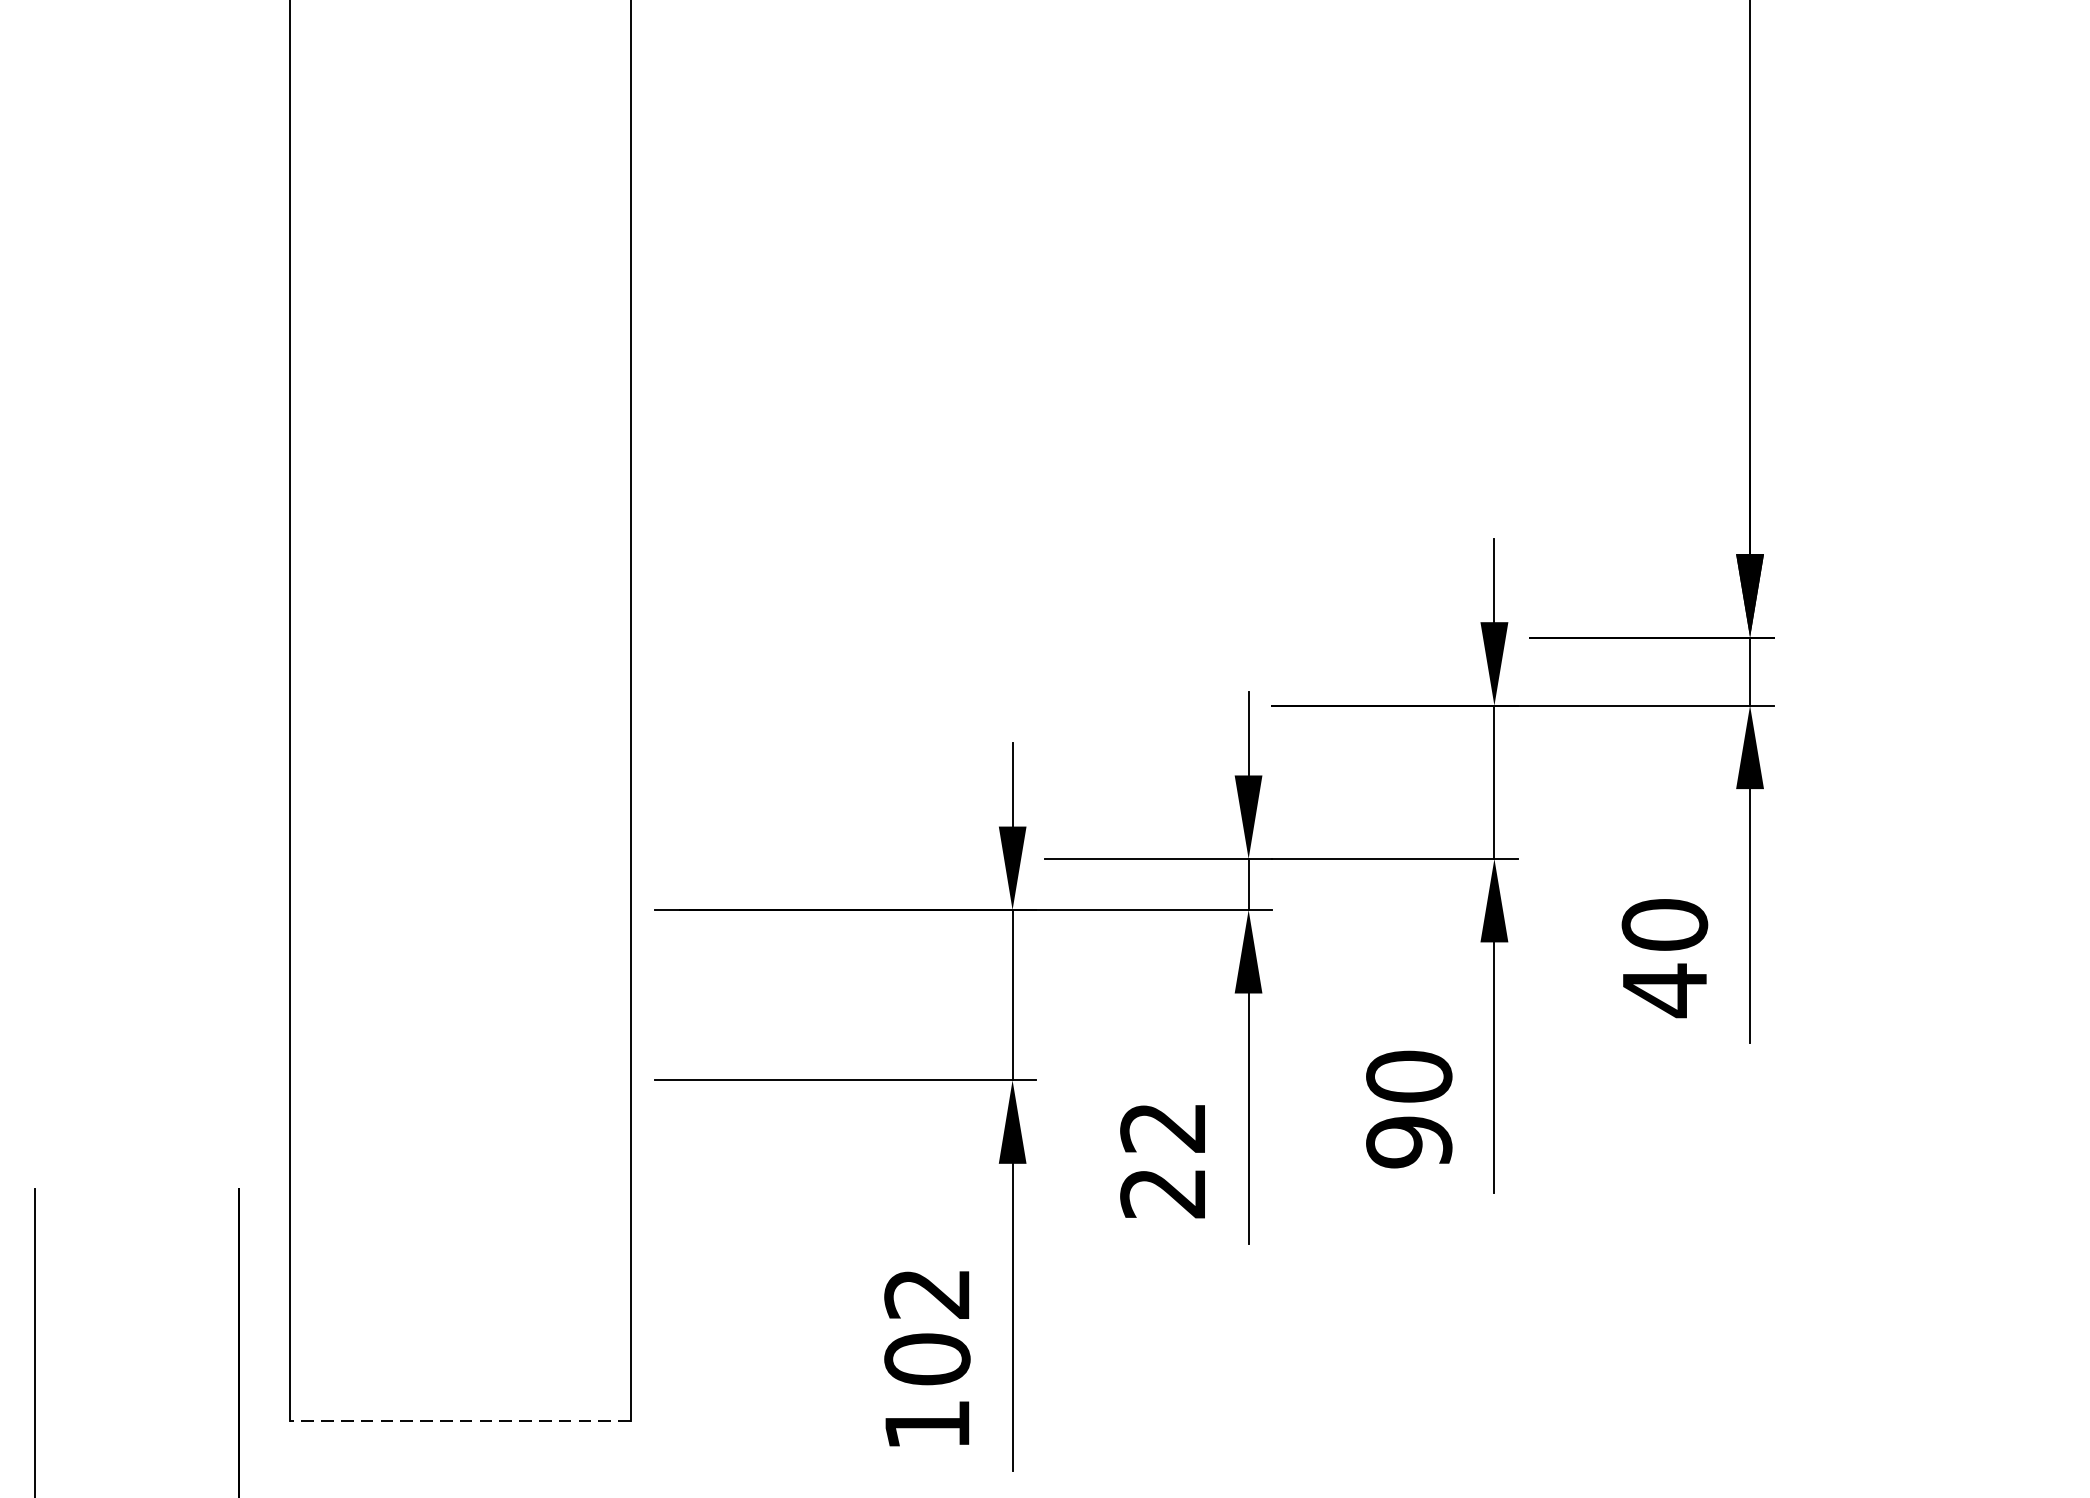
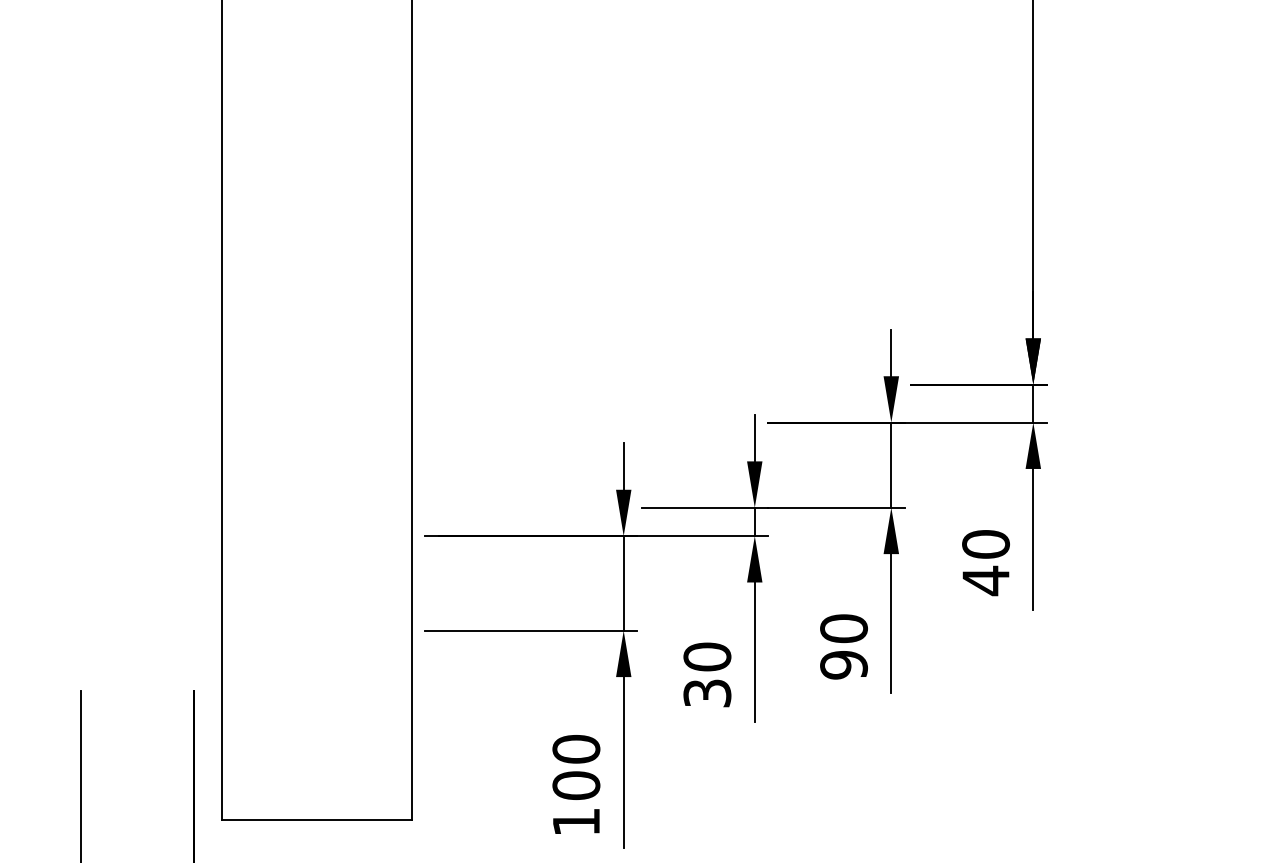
text: (1163, 1159) -> (707, 674), 22 -> 30
text: (927, 1294) -> (576, 749), 102 -> 100
line: (461, 1420) -> (317, 819), dashed -> solid

